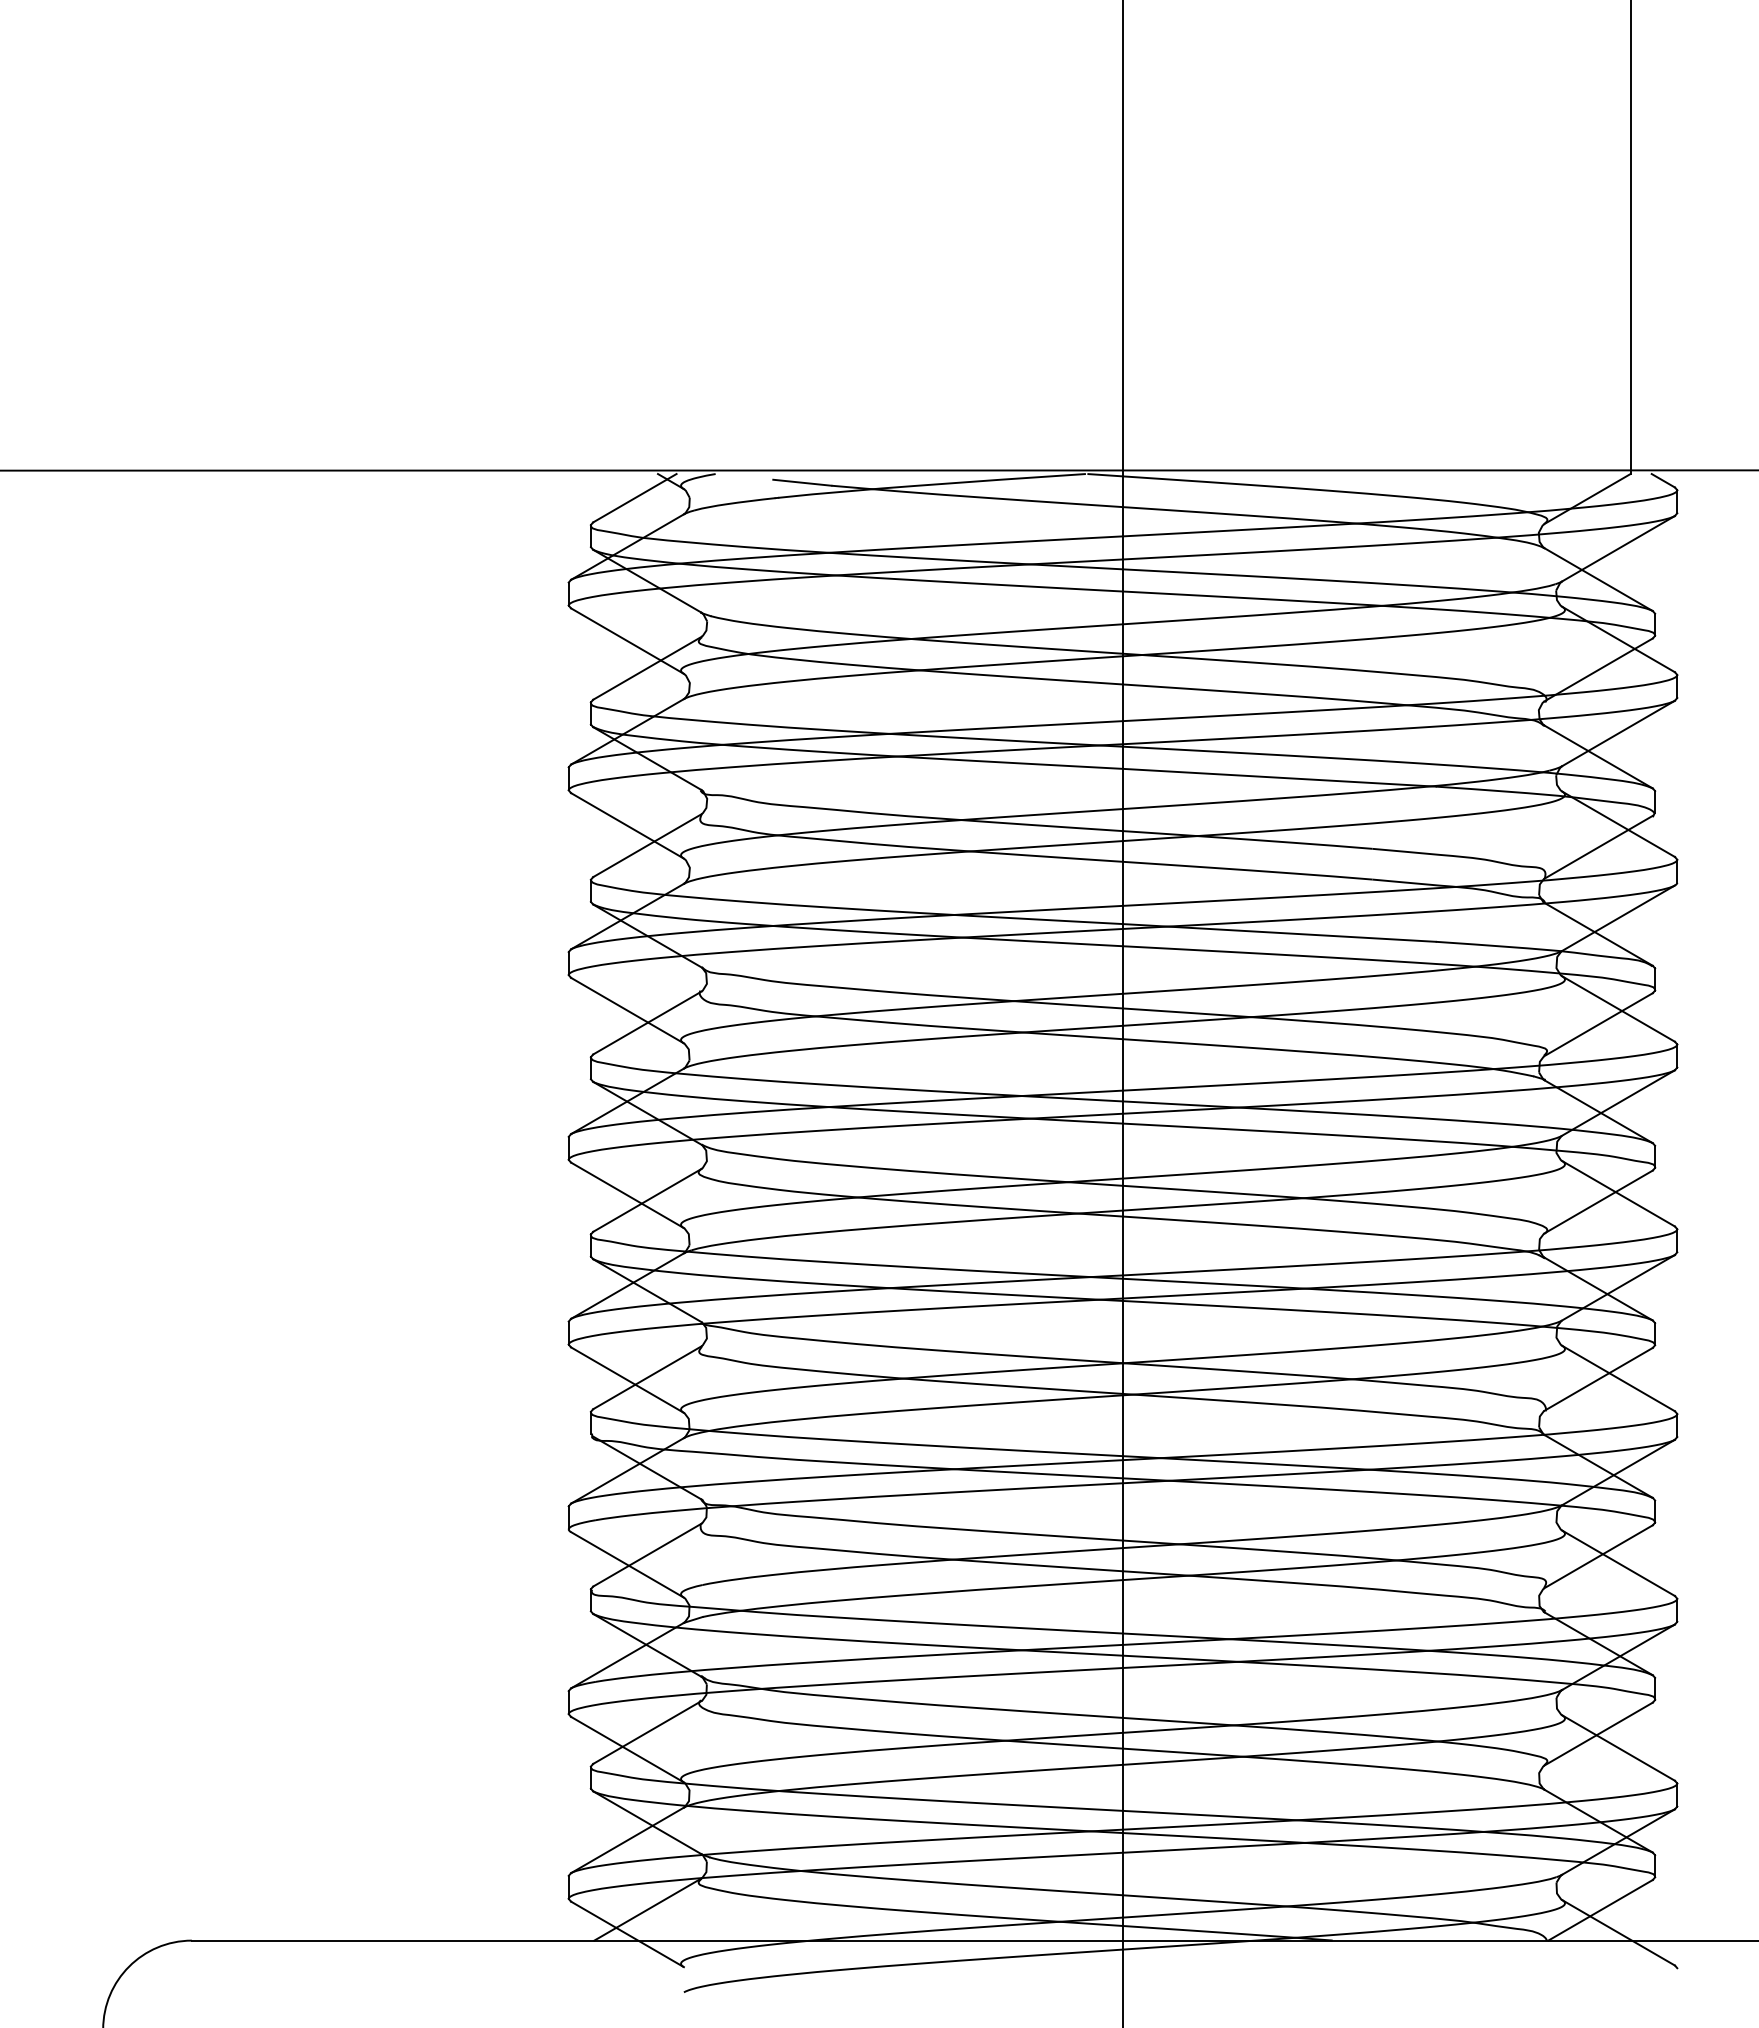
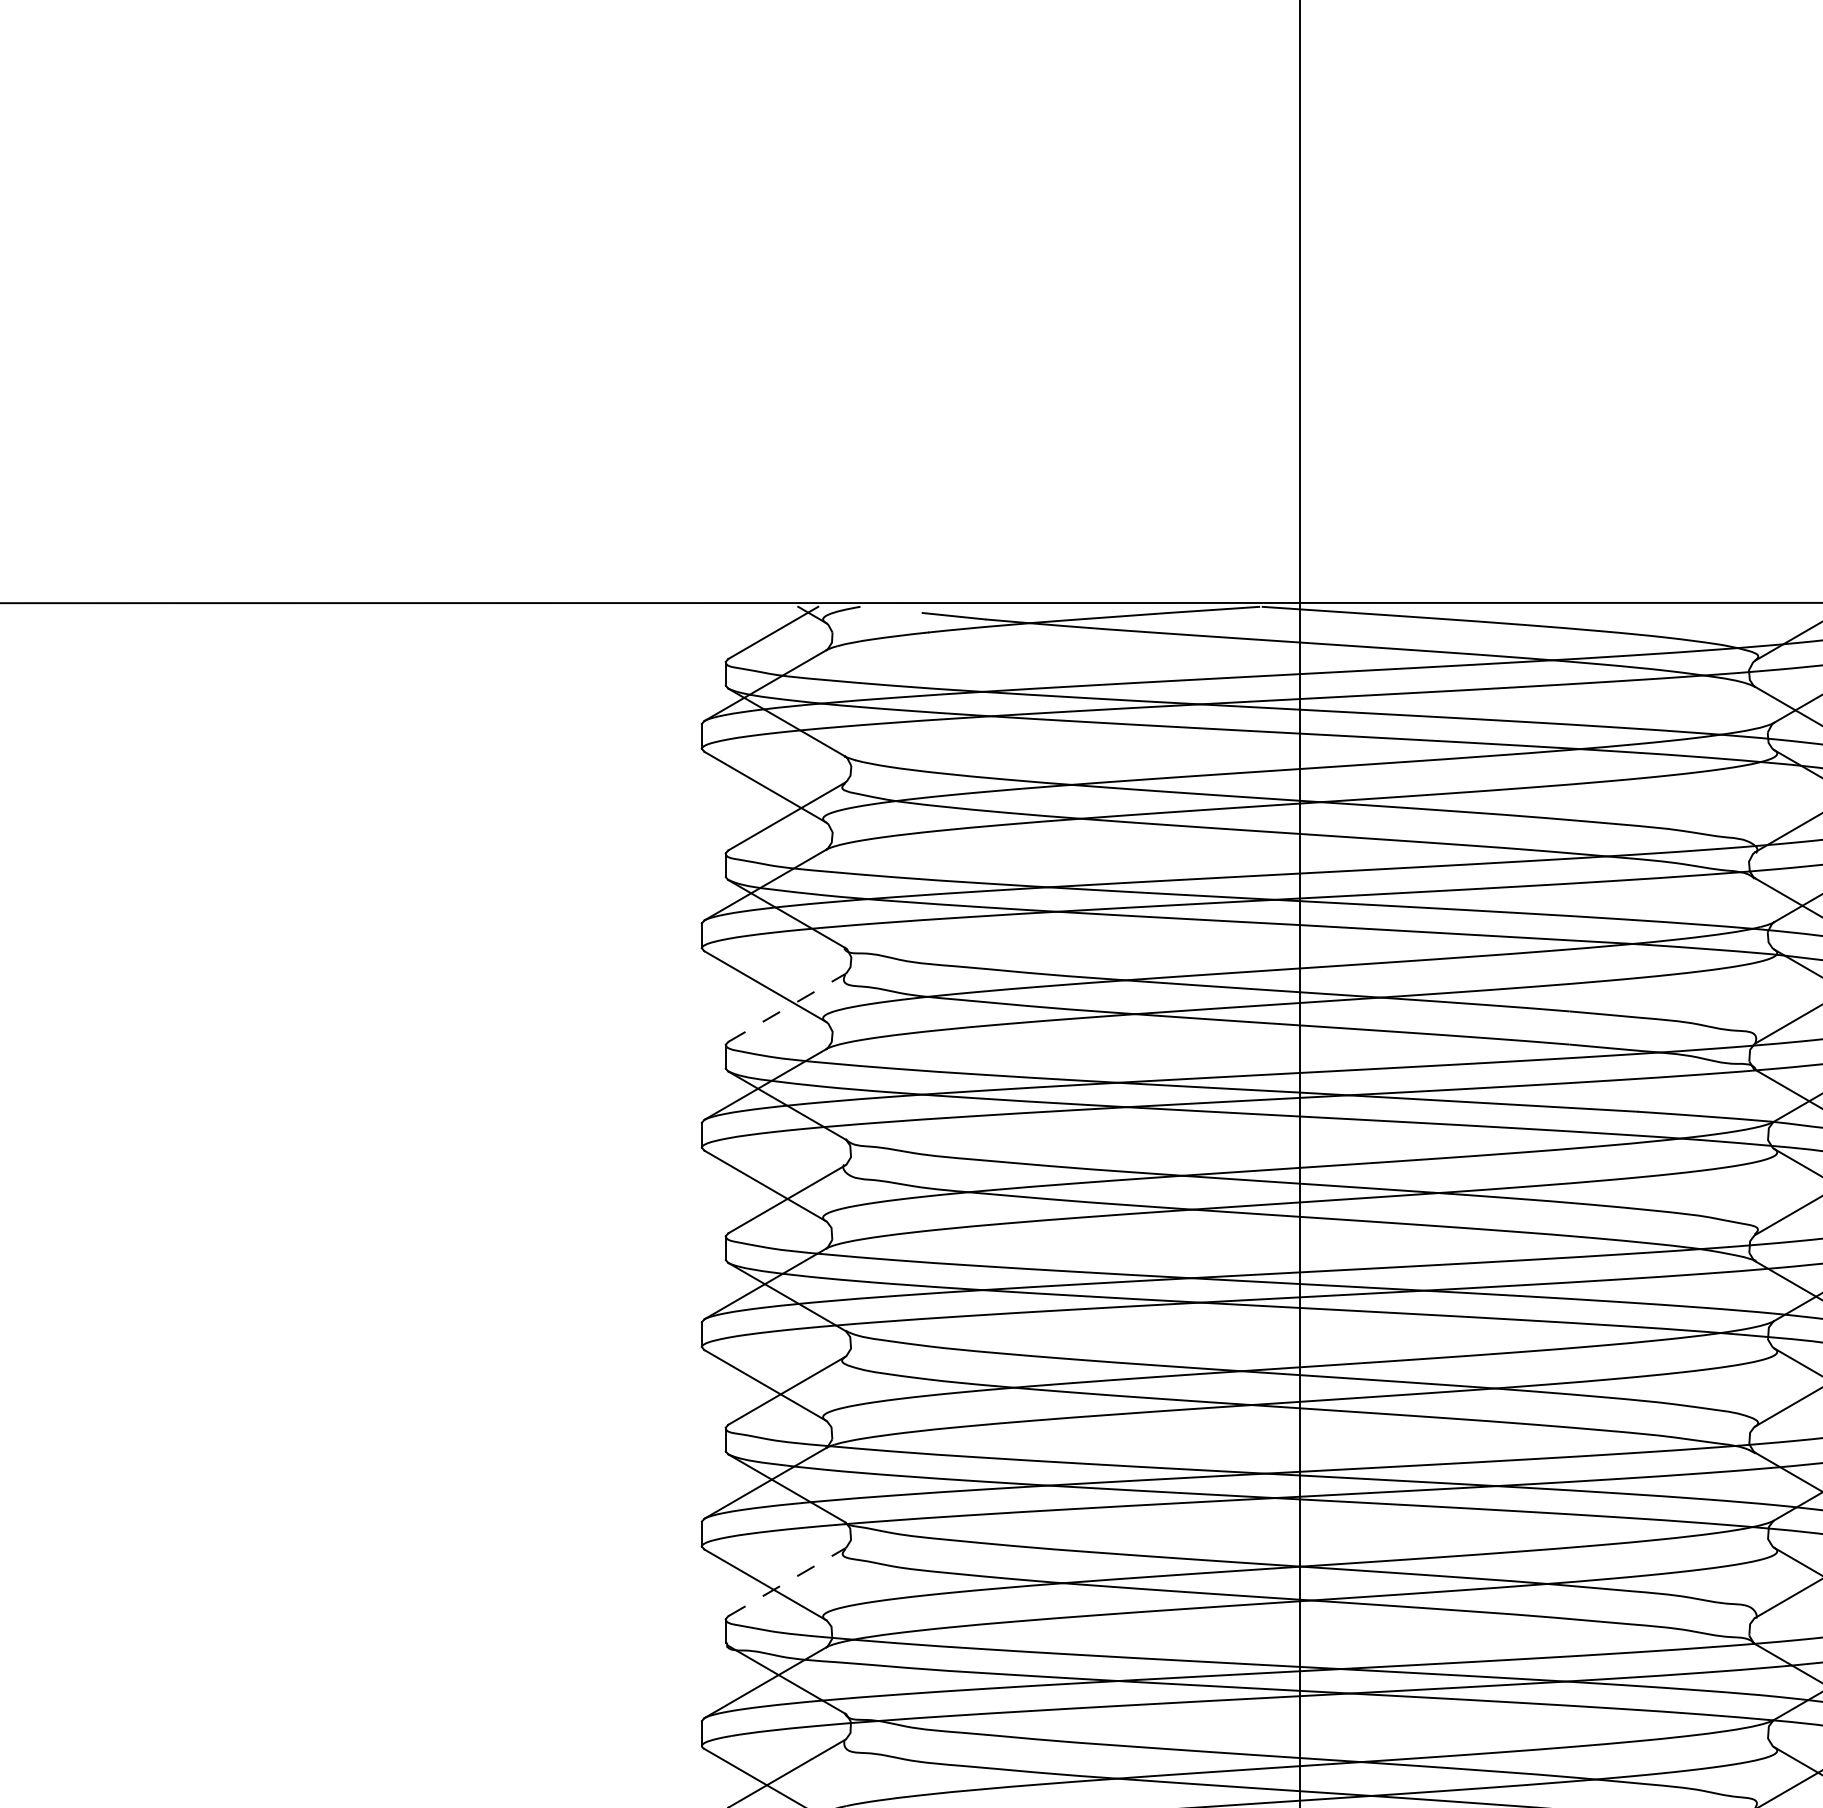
line: (647, 845) -> (786, 1007), solid -> dashed
line: (647, 1377) -> (786, 1582), solid -> dashed

